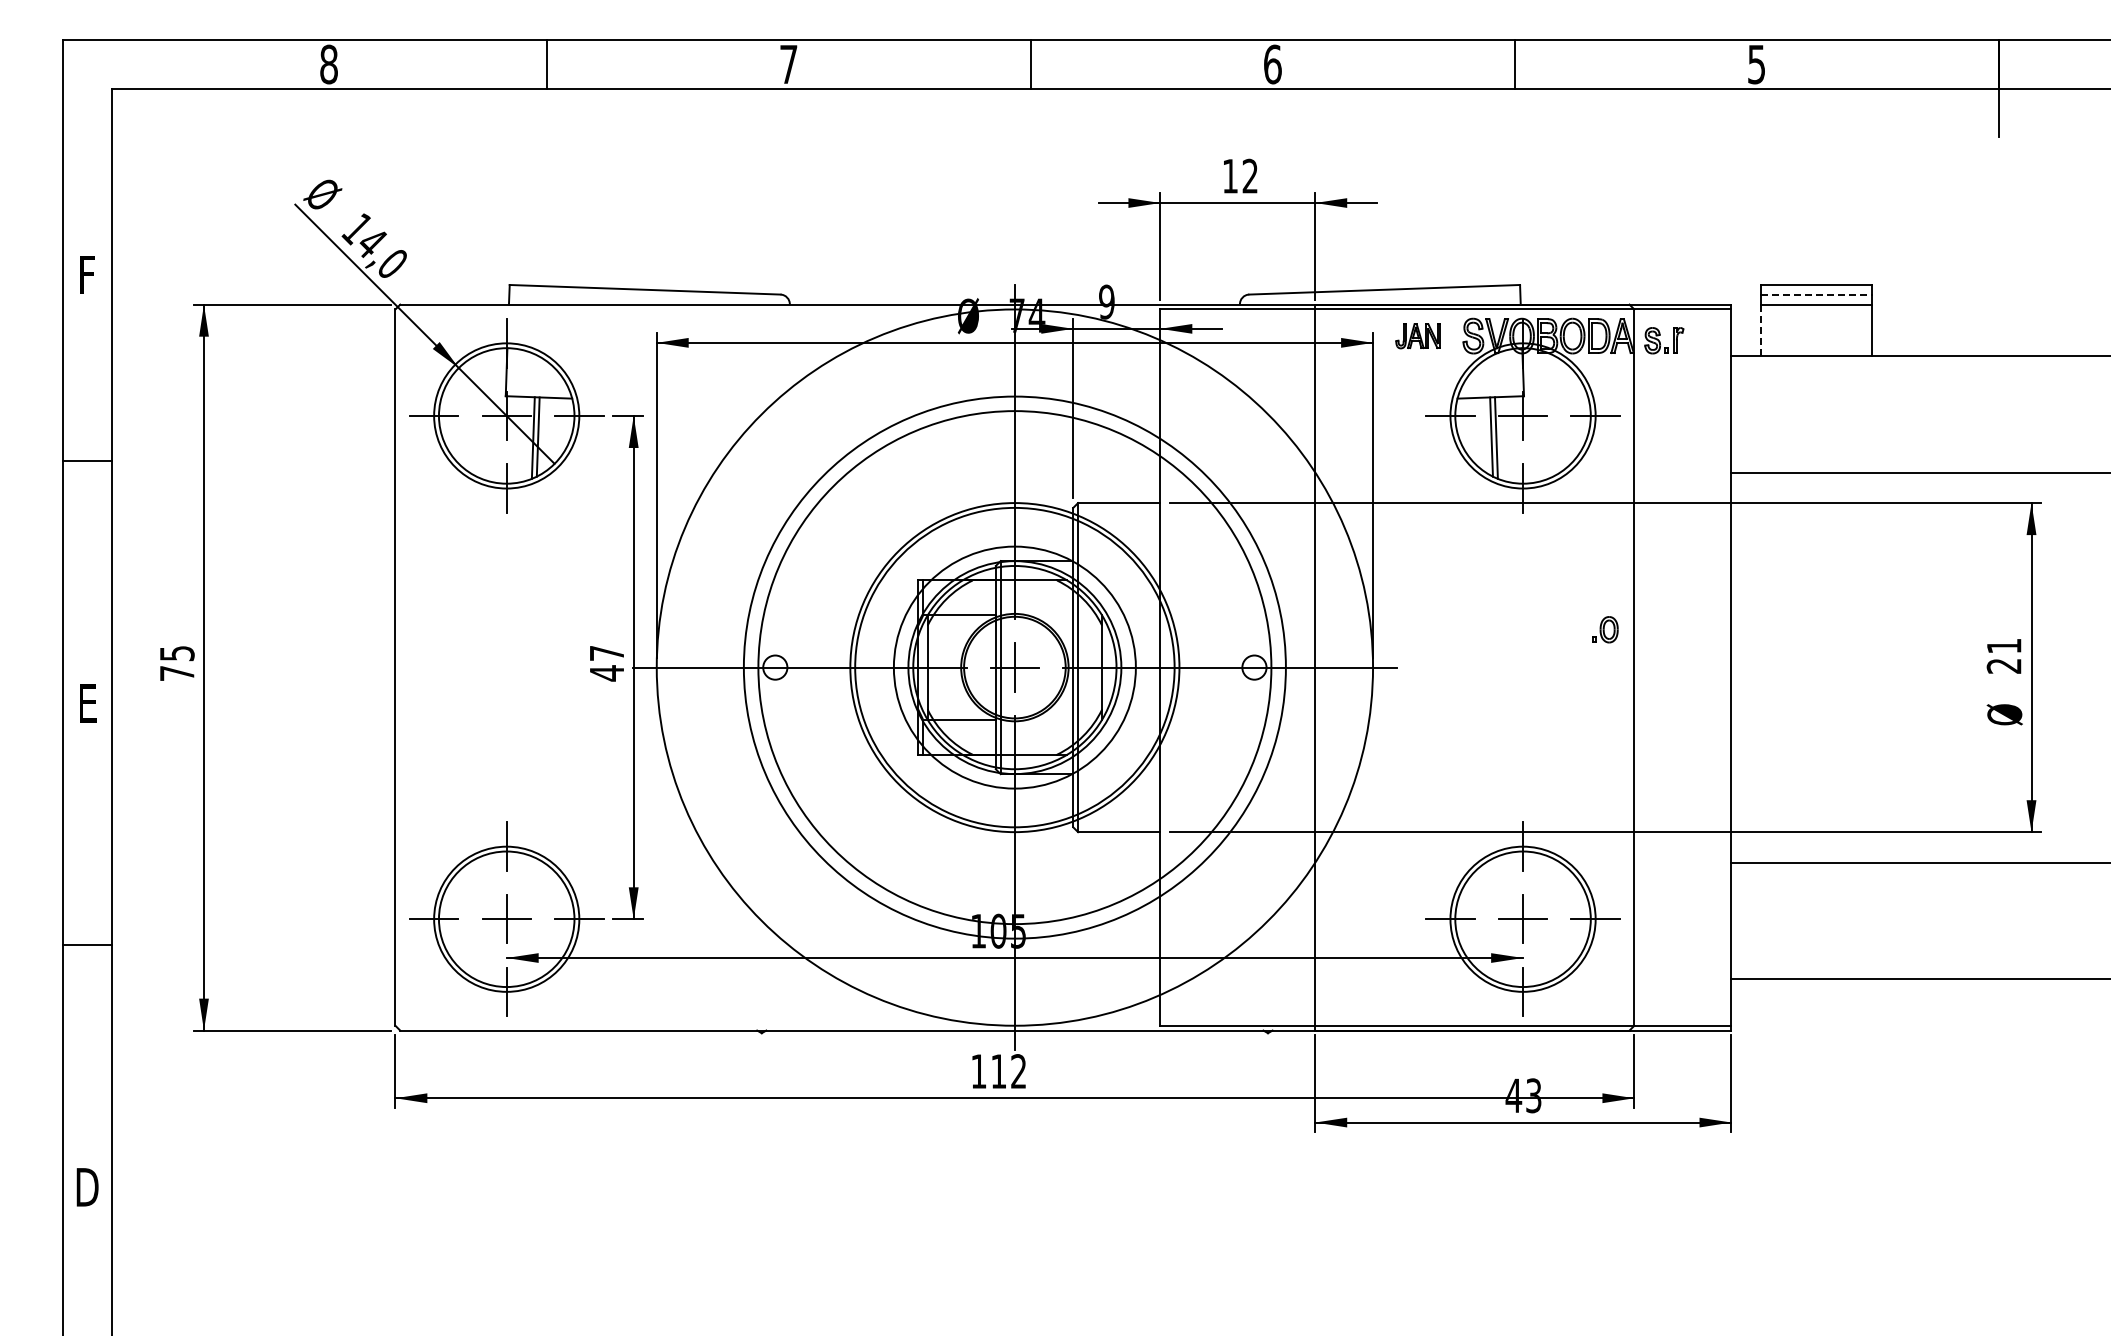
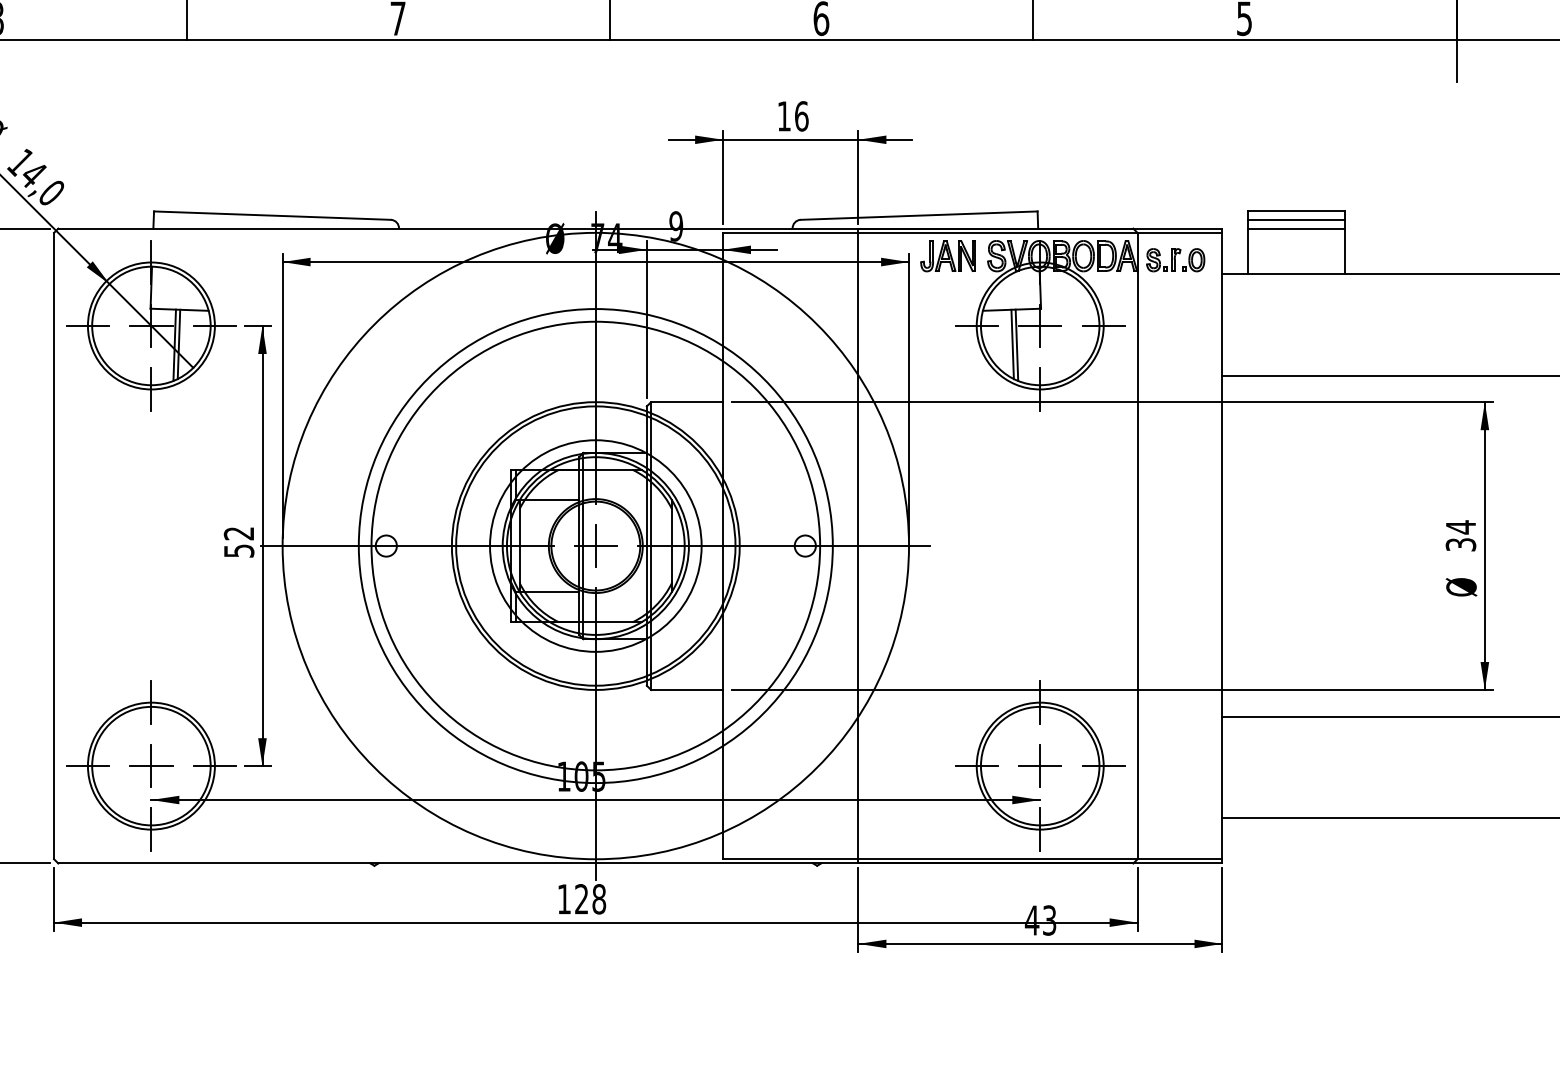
text: (1250, 175) -> (801, 115), 12 -> 16
line: (1816, 294) -> (1296, 219), dashed -> solid
line: (1760, 330) -> (1247, 251), dashed -> solid
part: (1417, 336) -> (947, 256), size x1.43
part: (1605, 629) -> (1193, 260), moved
text: (2004, 655) -> (1461, 535), 21 -> 34
text: (606, 663) -> (238, 542), 47 -> 52
text: (1008, 1071) -> (590, 899), 112 -> 128

